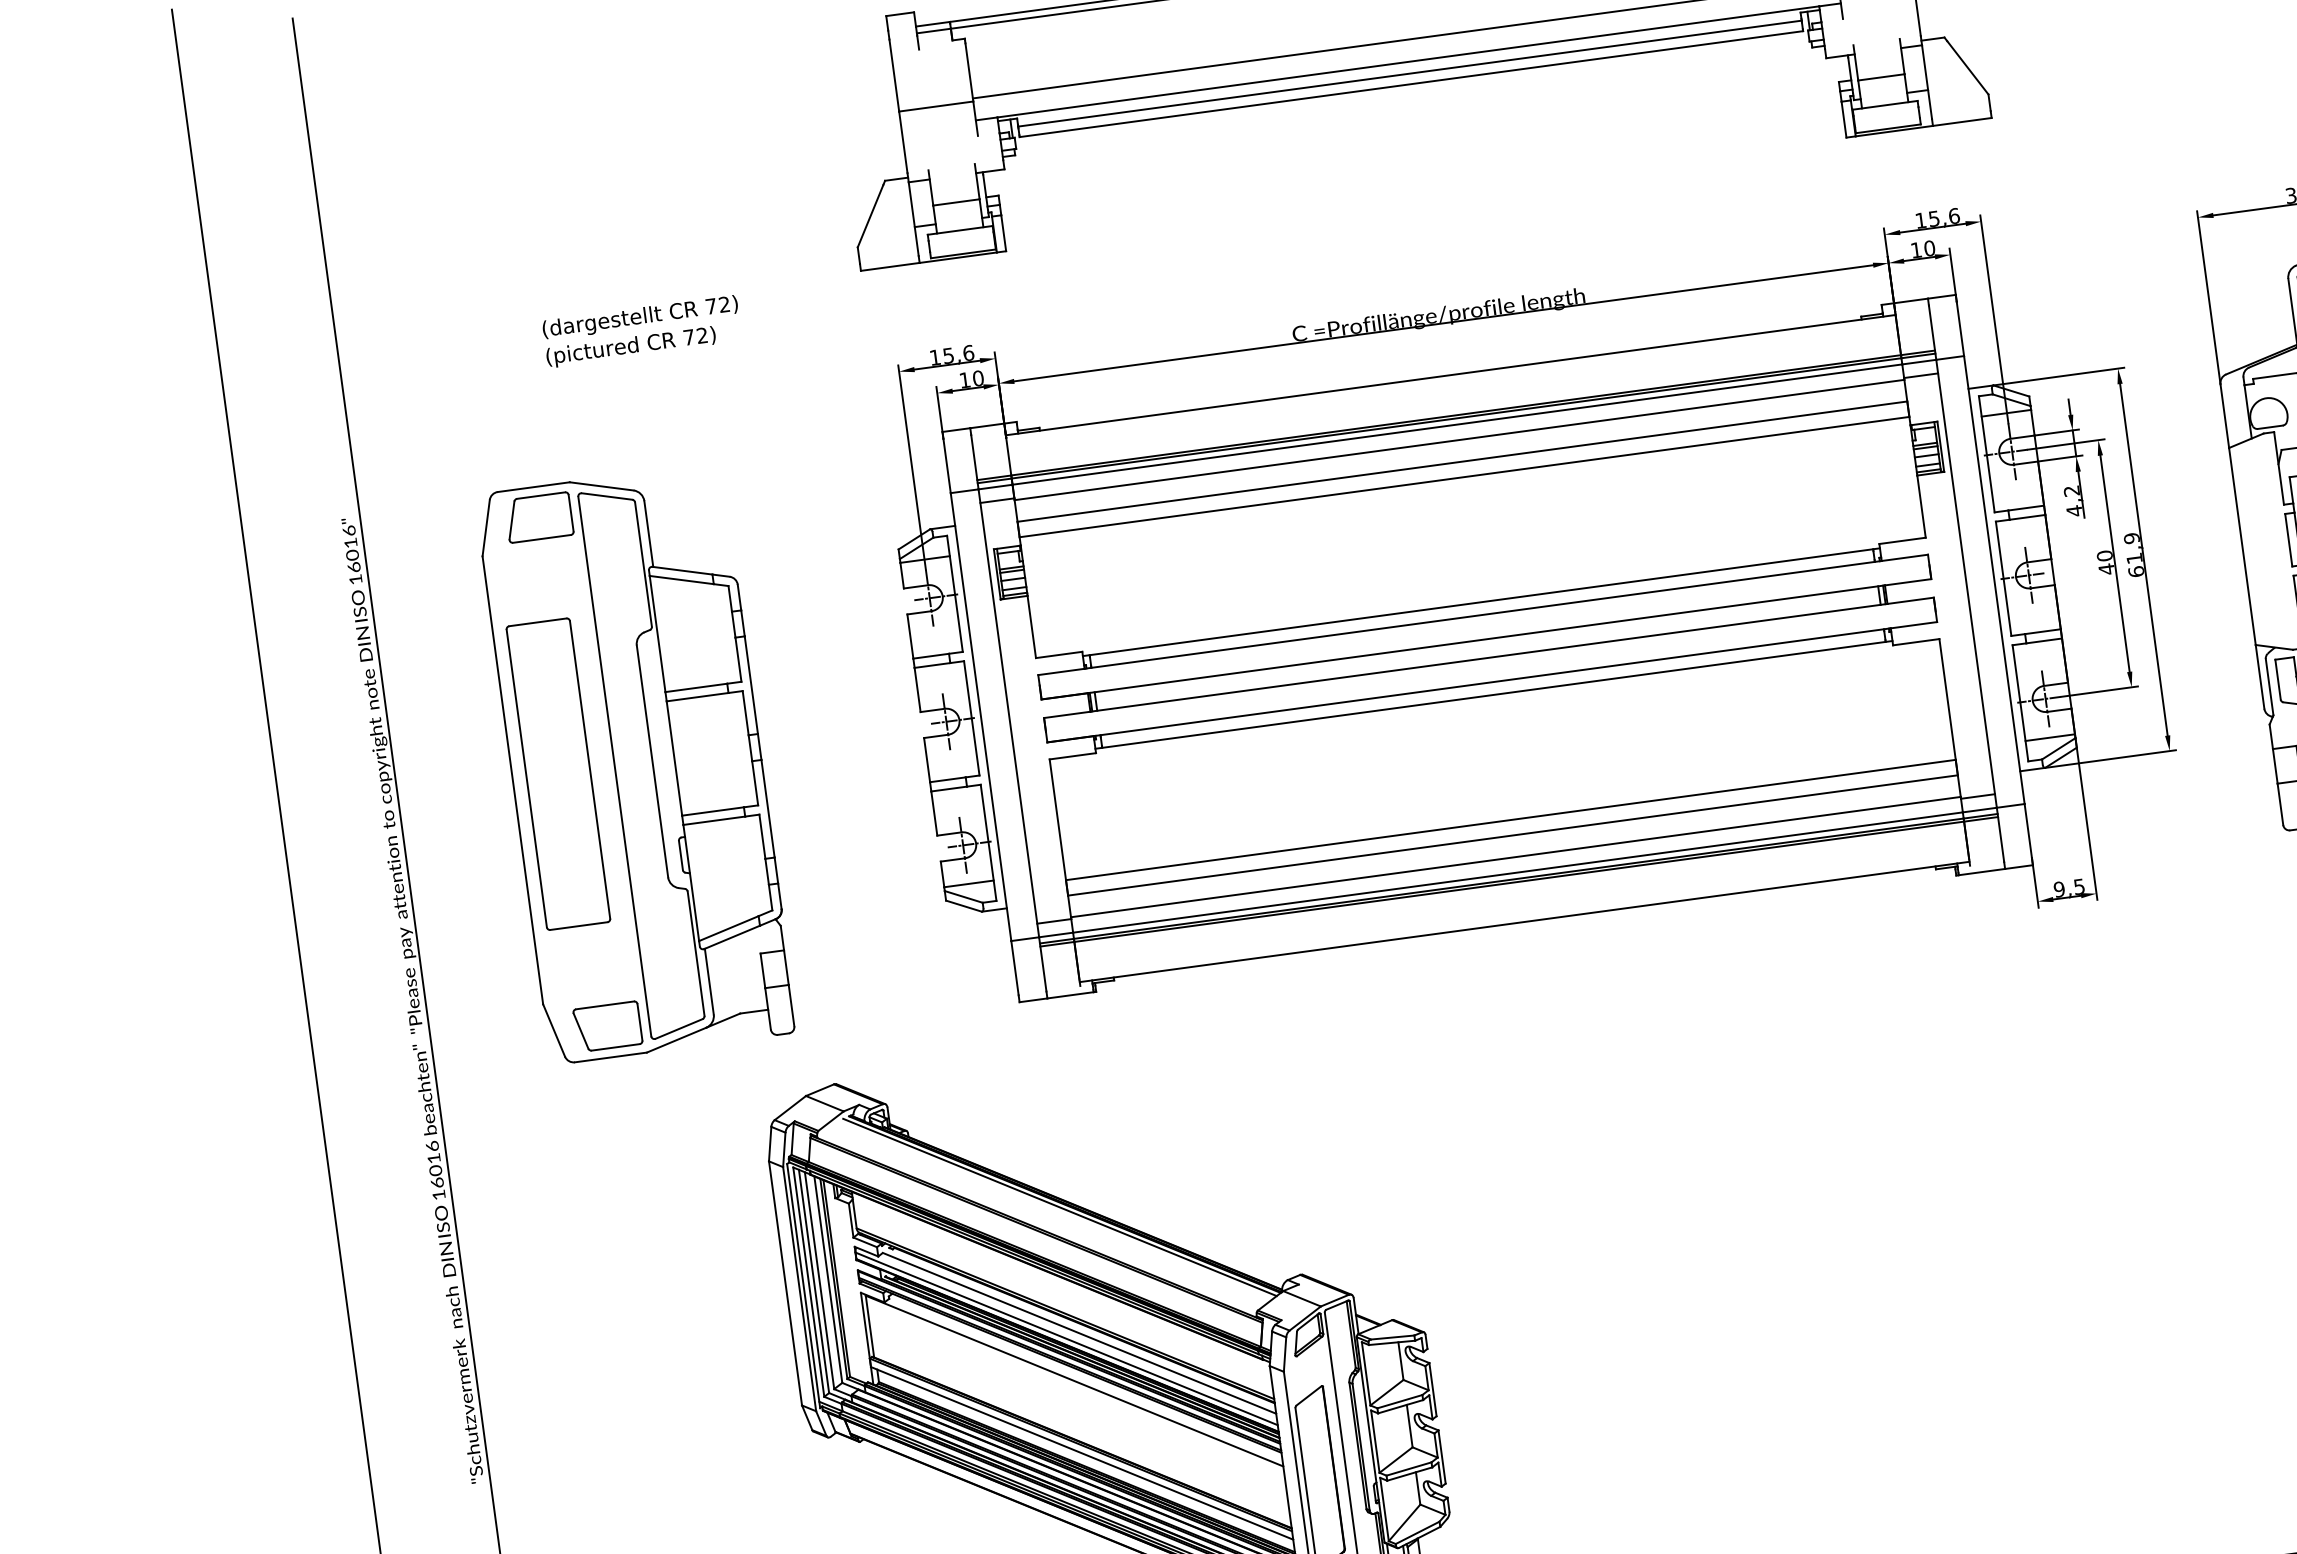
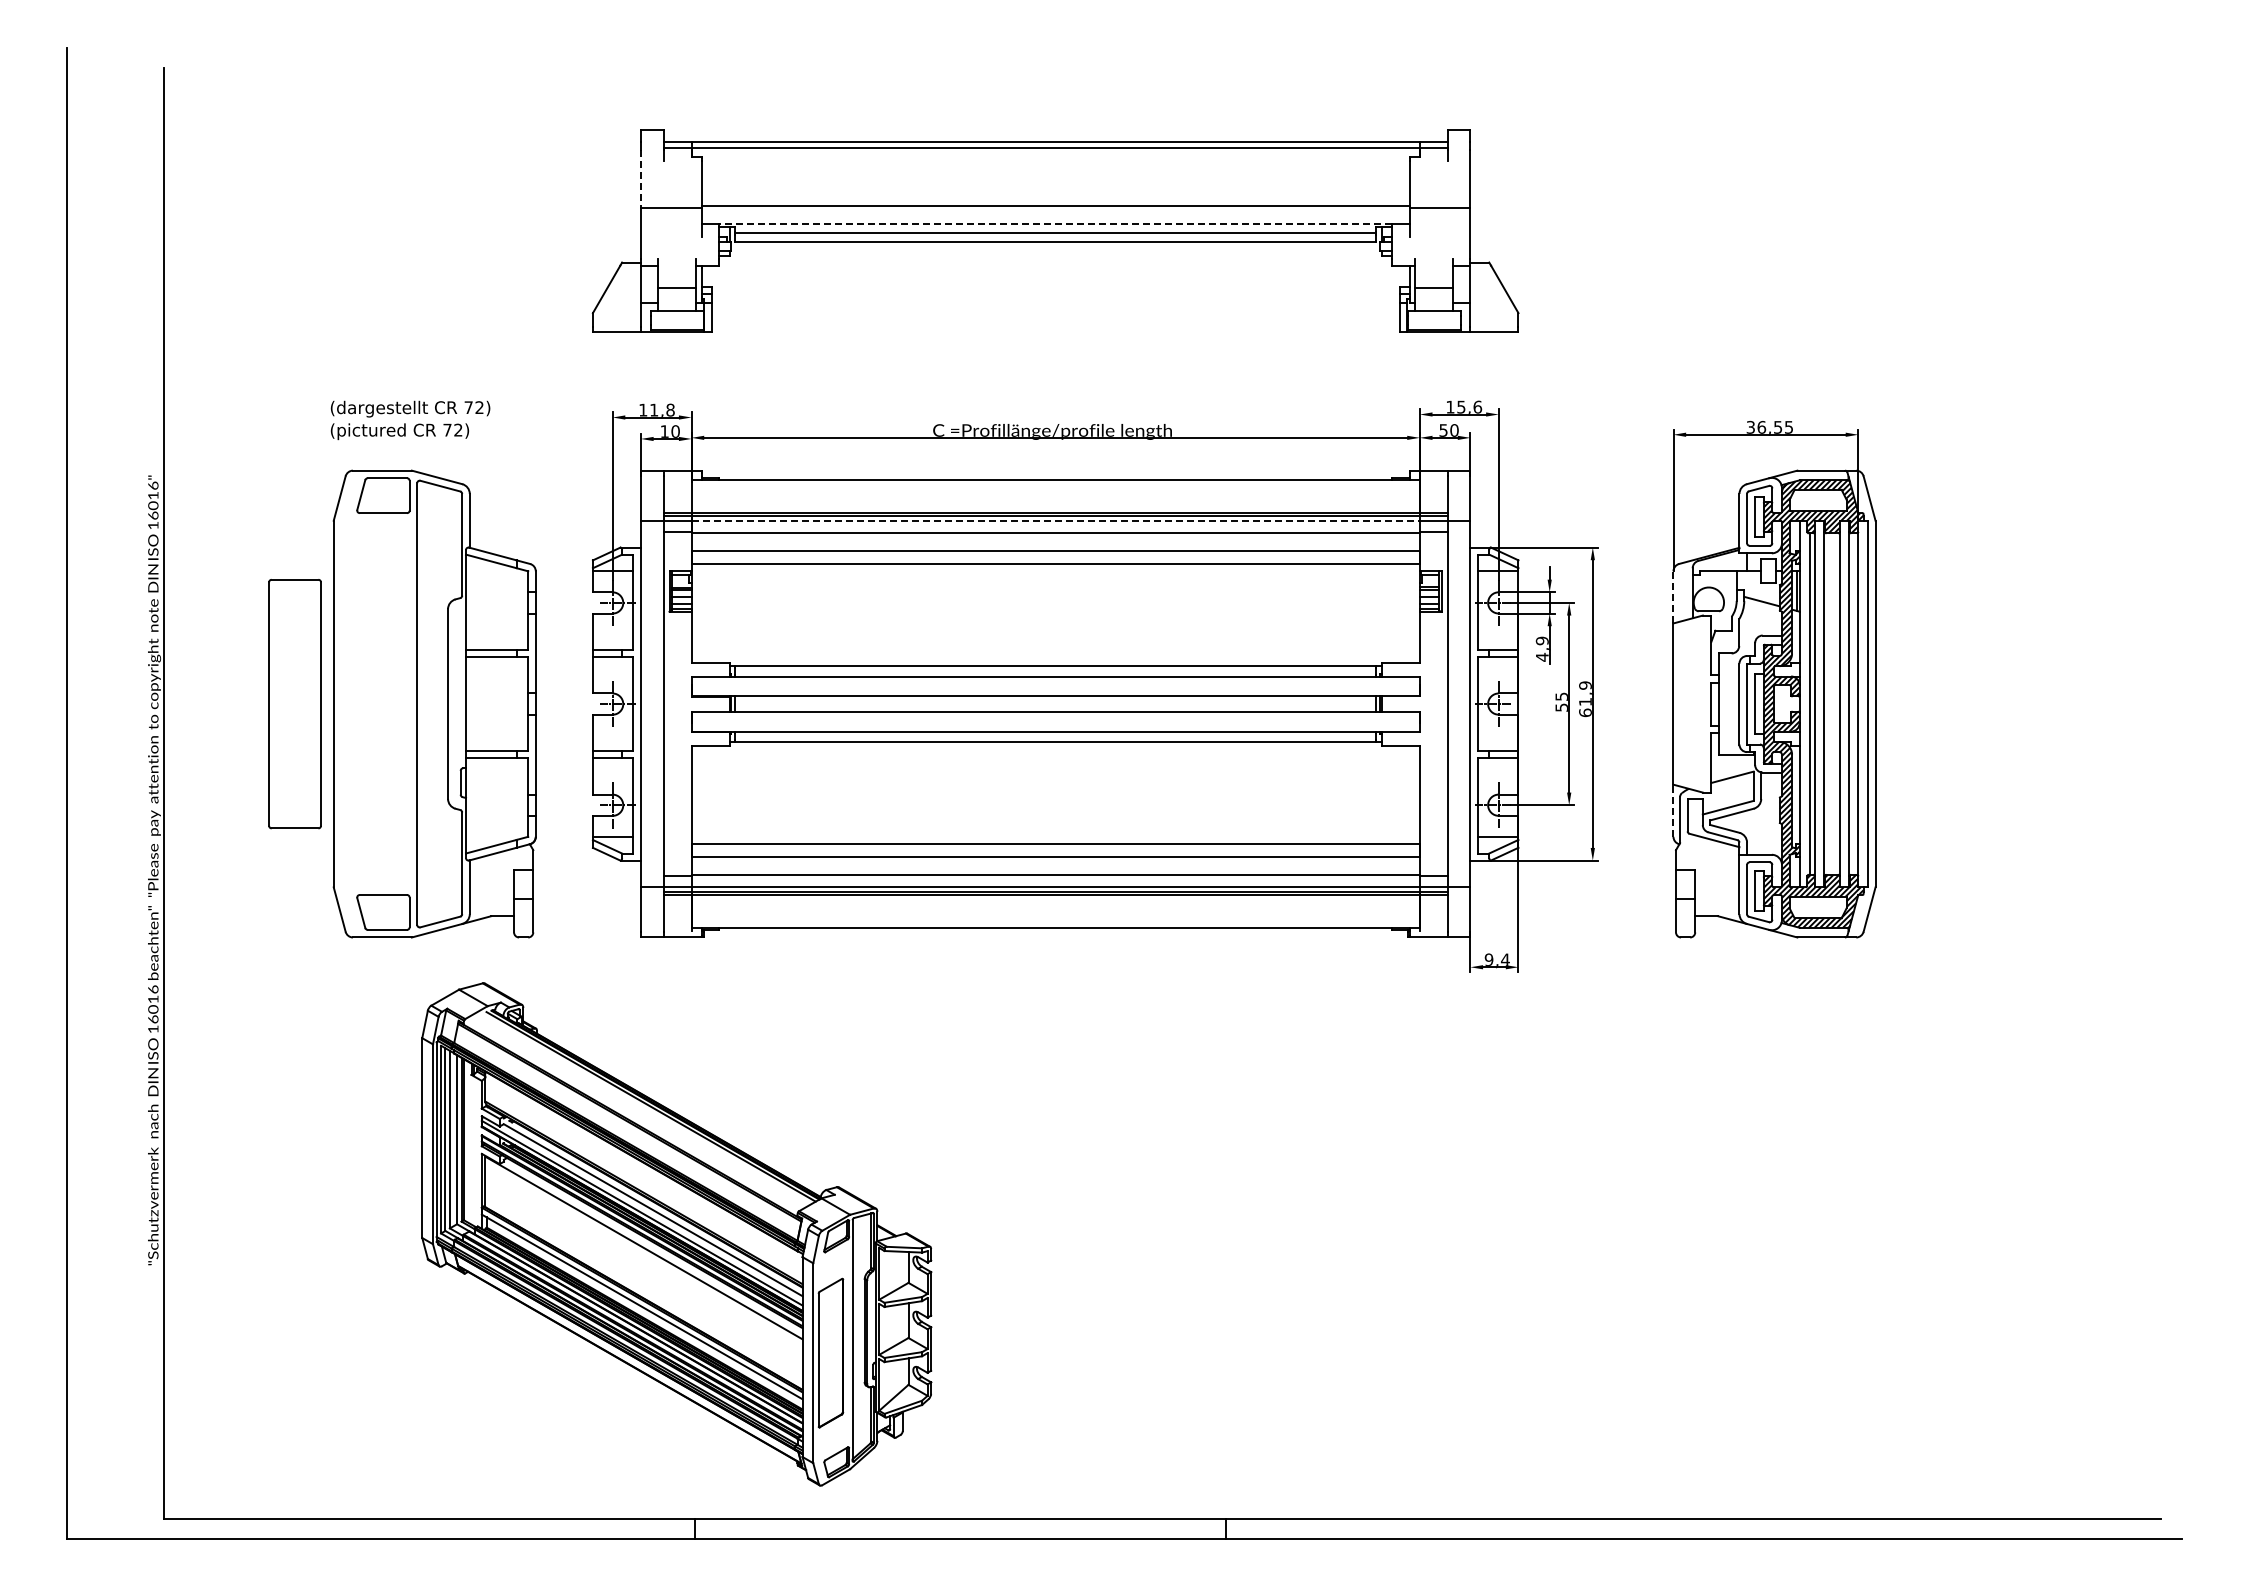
line: (1408, 61) -> (1055, 223), solid -> dashed
line: (893, 76) -> (640, 179), solid -> dashed
text: (1916, 250) -> (1443, 430), 10 -> 50
text: (642, 331) -> (410, 420), moved
text: (958, 353) -> (662, 409), 15,6 -> 11,8
line: (2224, 415) -> (1673, 596), solid -> dashed
line: (1458, 424) -> (1056, 520), solid -> dashed
text: (2071, 490) -> (1542, 640), 4,2 -> 4,9
text: (2105, 563) -> (1561, 702), 40 -> 55
line: (2260, 676) -> (1673, 810), solid -> dashed
part: (635, 763) -> (434, 703), moved
text: (2078, 886) -> (1504, 959), 9,5 -> 9,4

